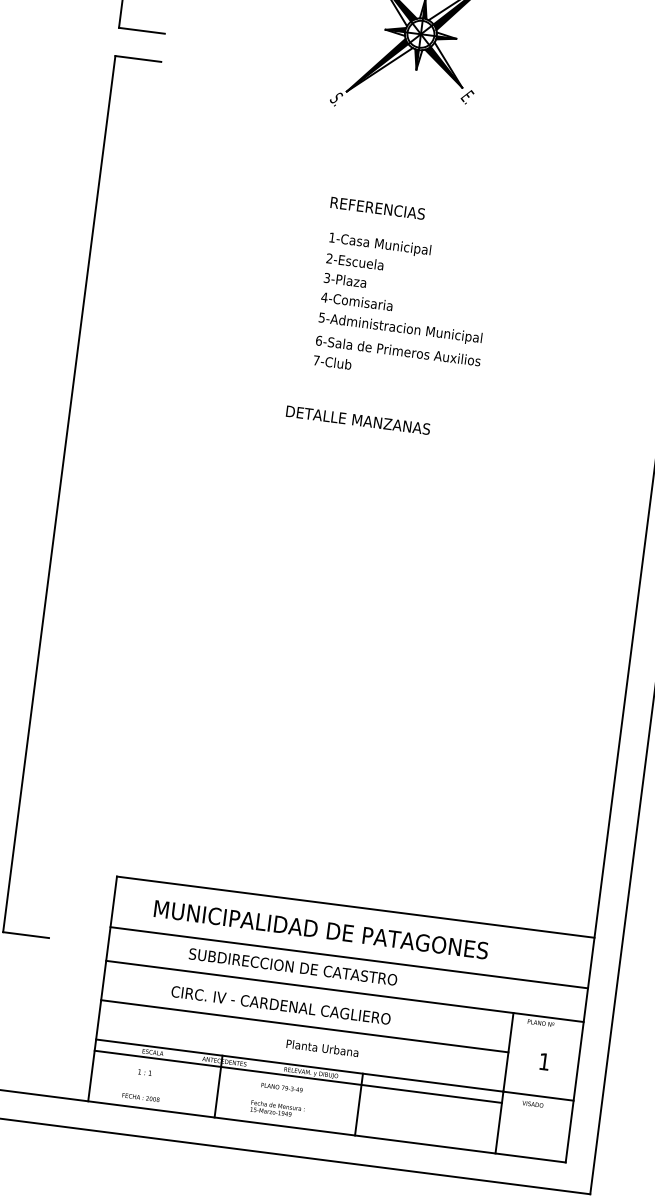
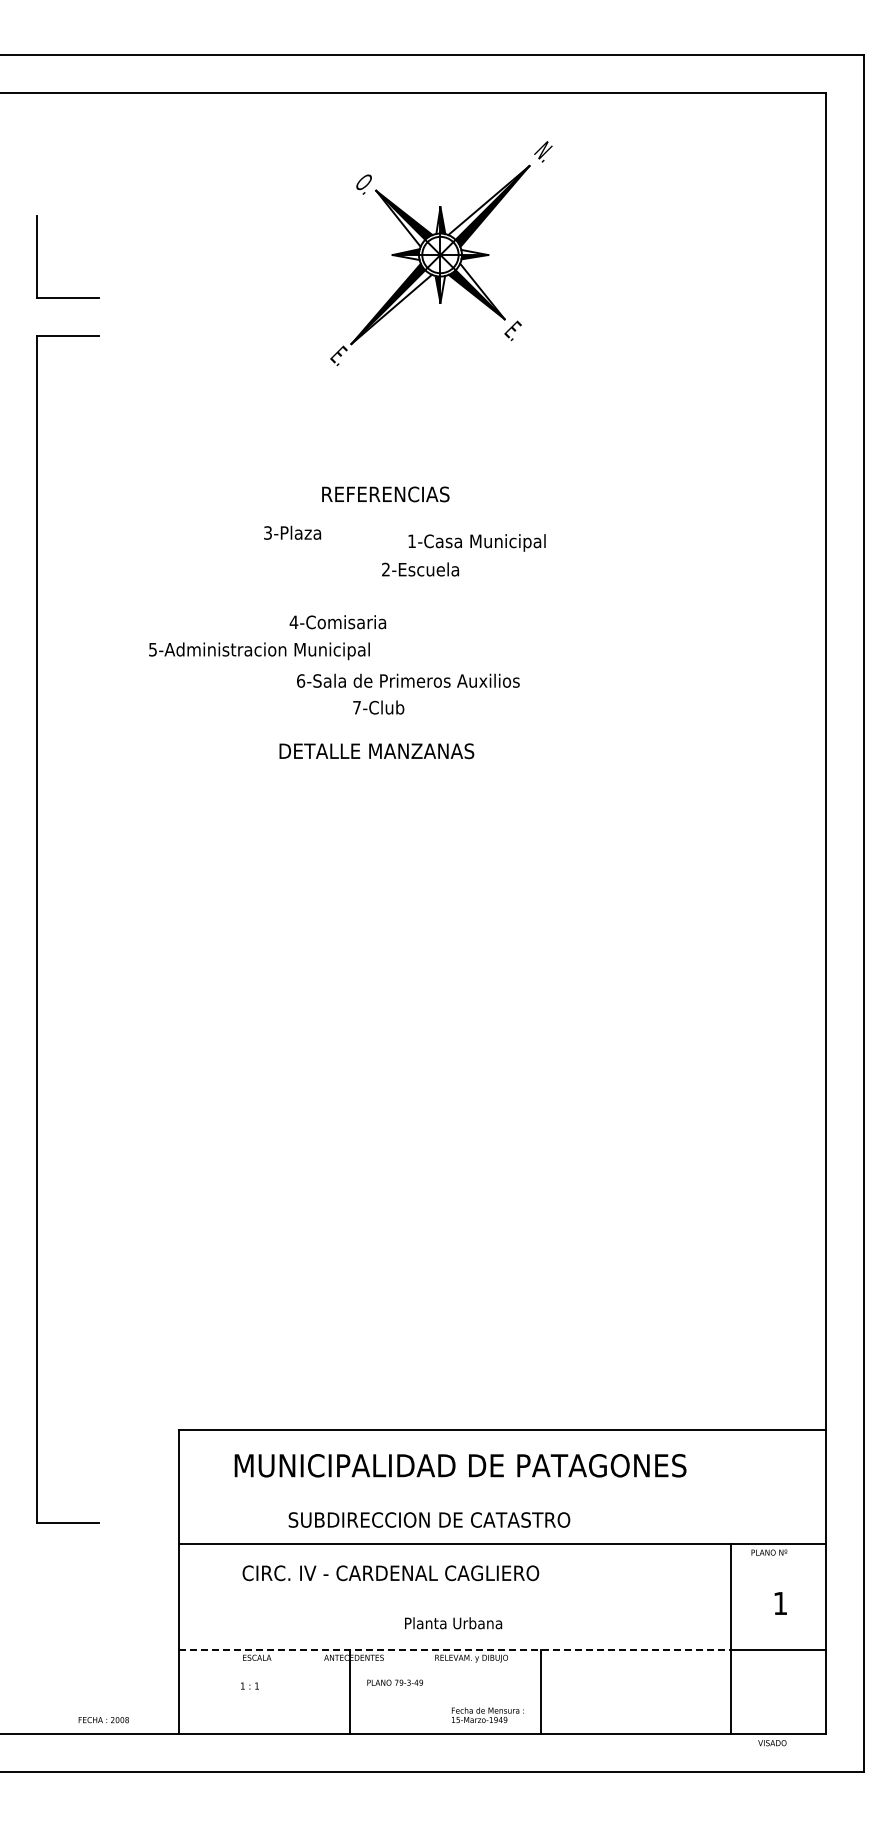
text: (336, 98) -> (338, 354), S. -> E.
text: (377, 208) -> (385, 494), moved
text: (379, 244) -> (476, 542), moved
text: (355, 261) -> (420, 569), moved
text: (345, 280) -> (292, 532), moved
text: (356, 301) -> (337, 622), moved
text: (400, 329) -> (259, 651), moved
text: (398, 350) -> (408, 680), moved
text: (357, 420) -> (376, 751), moved
line: (349, 958) -> (502, 1498), removed
text: (280, 1005) -> (390, 1573), moved
line: (304, 1026) -> (454, 1597), removed
text: (322, 1048) -> (453, 1623), moved
line: (300, 1065) -> (455, 1650), solid -> dashed
line: (297, 1076) -> (454, 1665), removed
text: (281, 1087) -> (394, 1682), moved
text: (140, 1097) -> (103, 1720), moved
text: (532, 1104) -> (772, 1743), moved
text: (277, 1108) -> (487, 1714), moved

